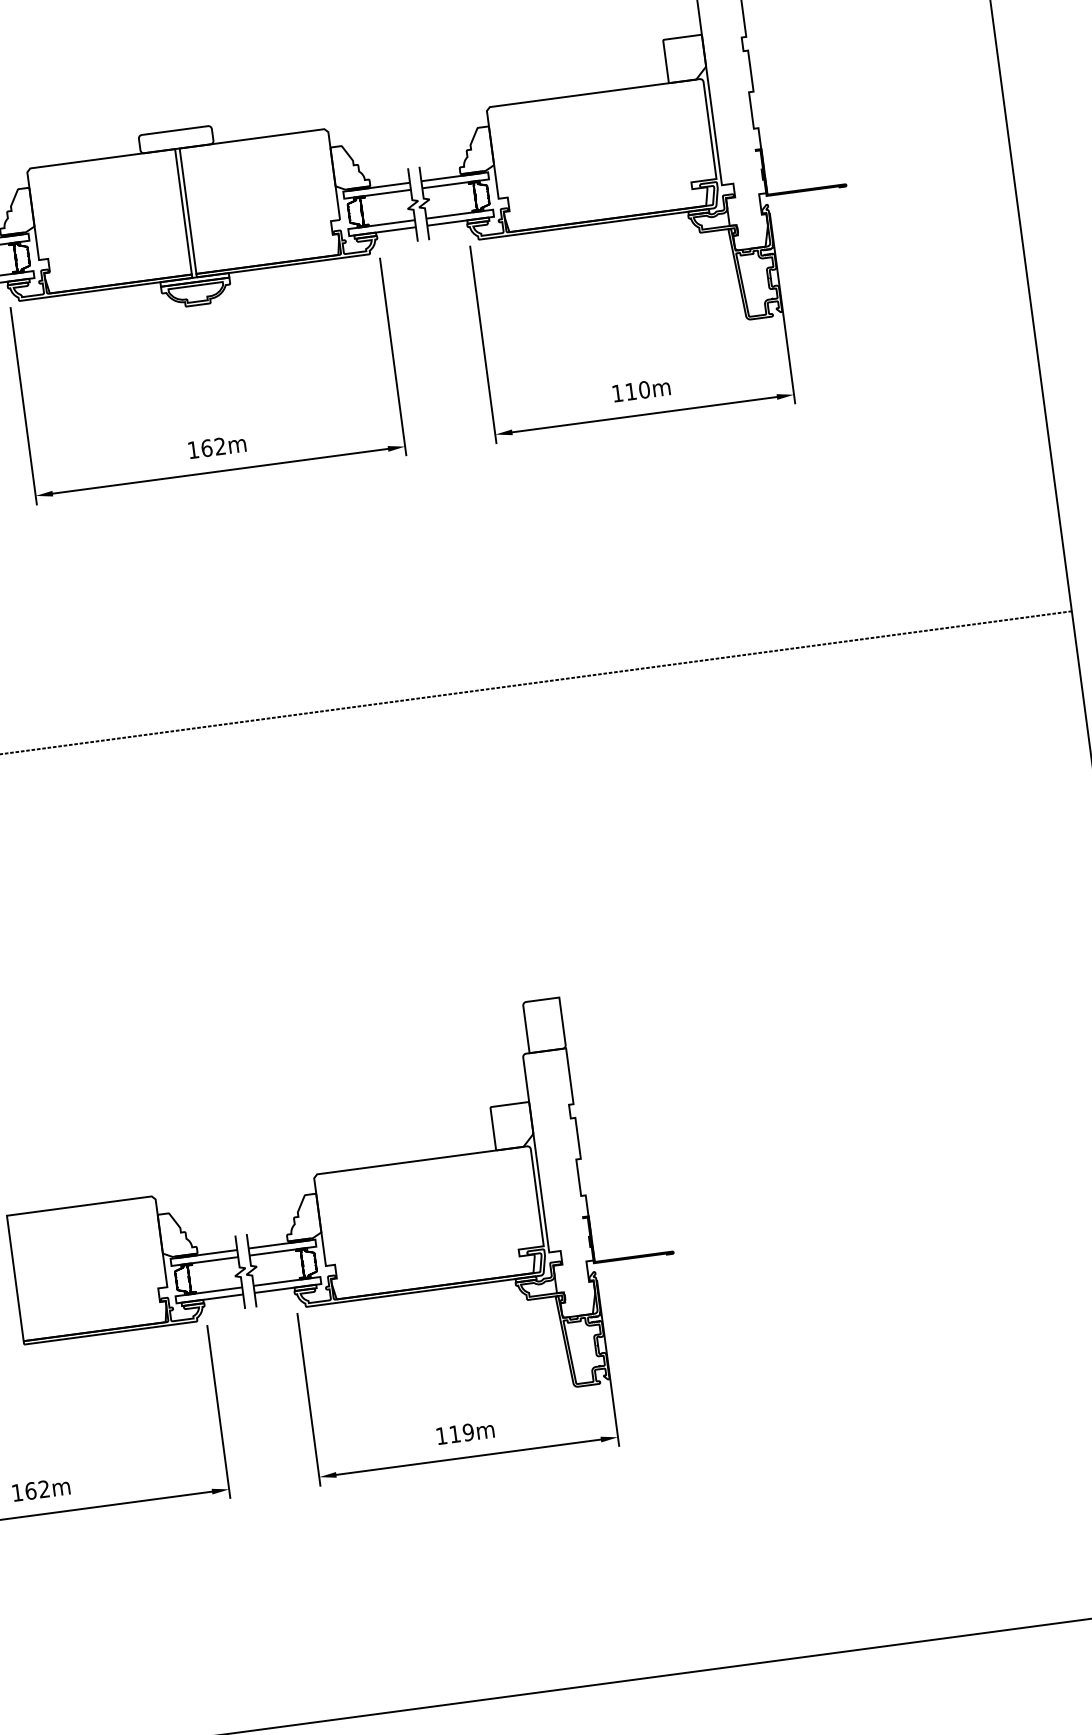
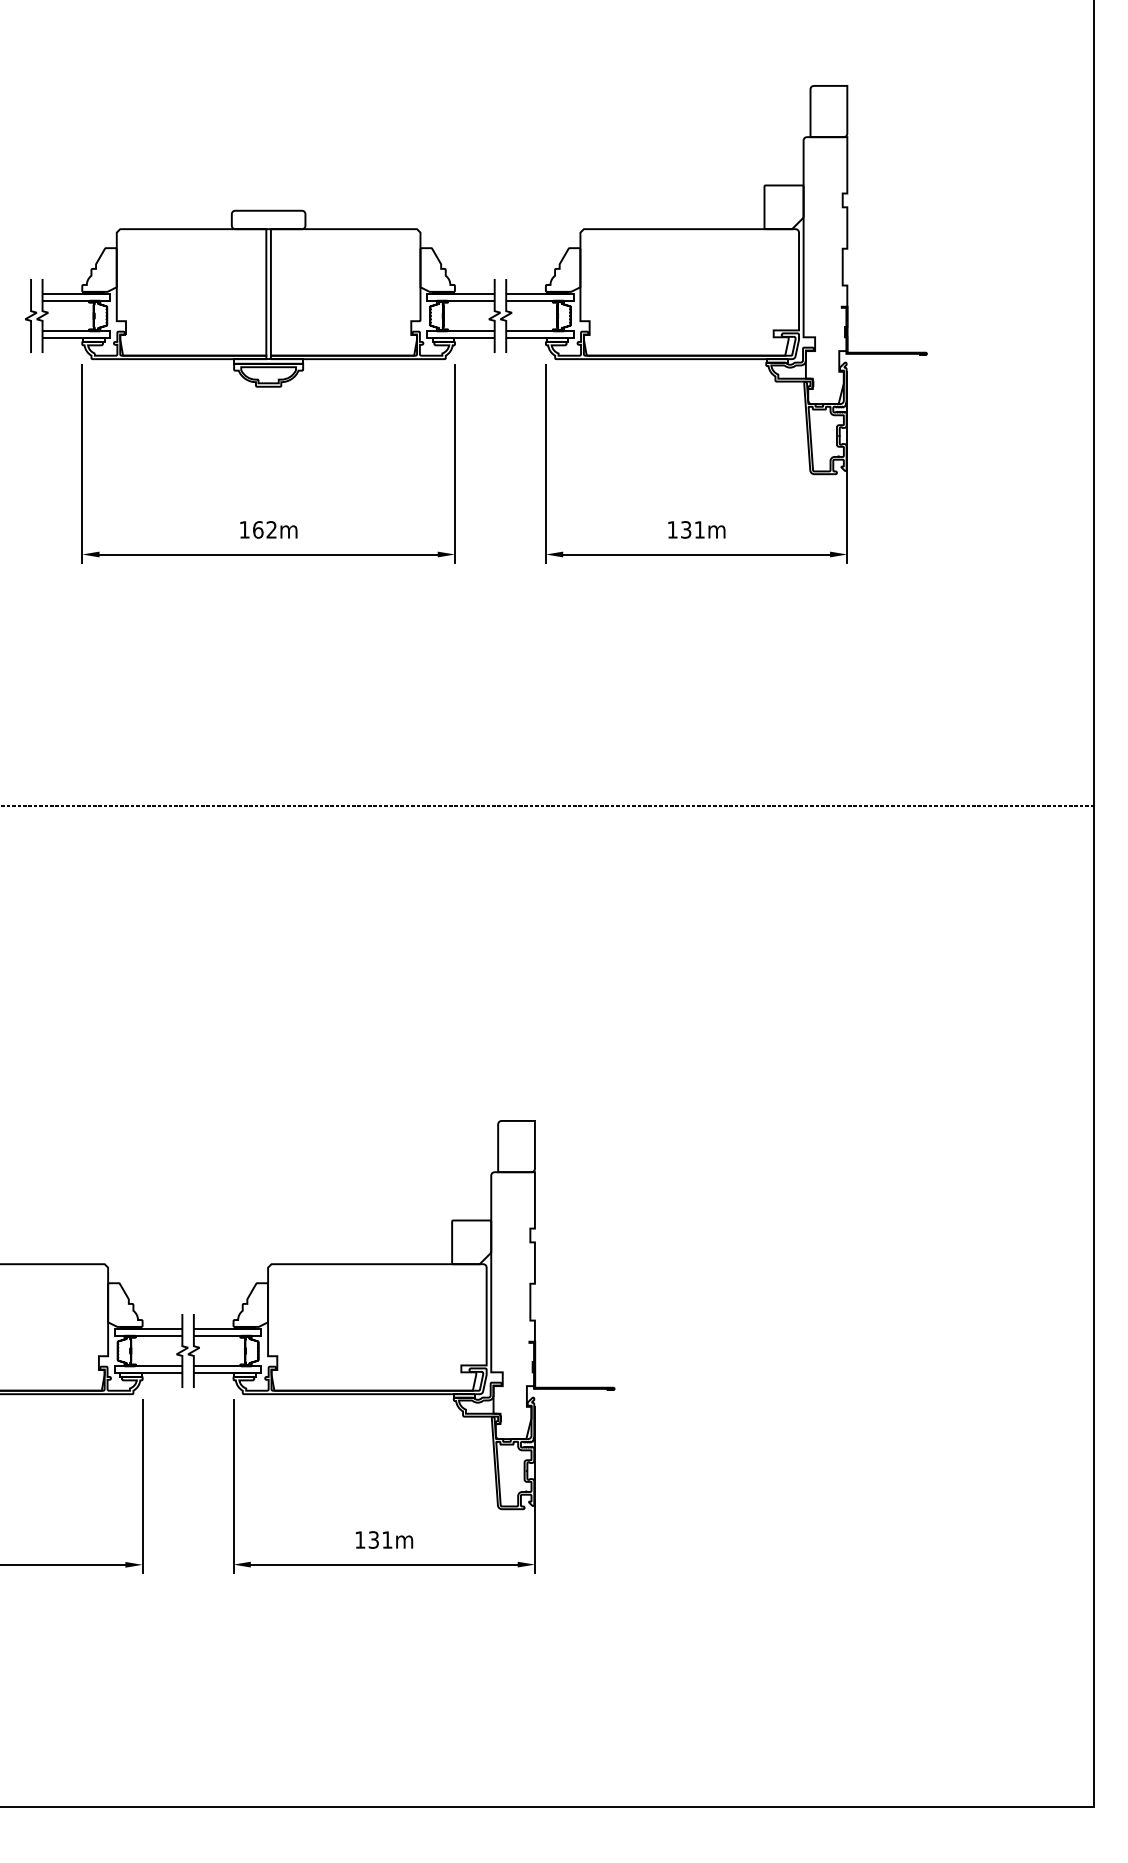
text: (638, 390) -> (693, 529), 110m -> 131m
text: (461, 1432) -> (380, 1539), 119m -> 131m

